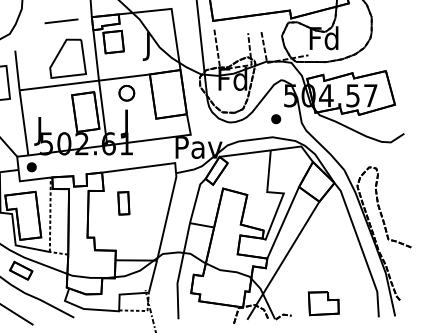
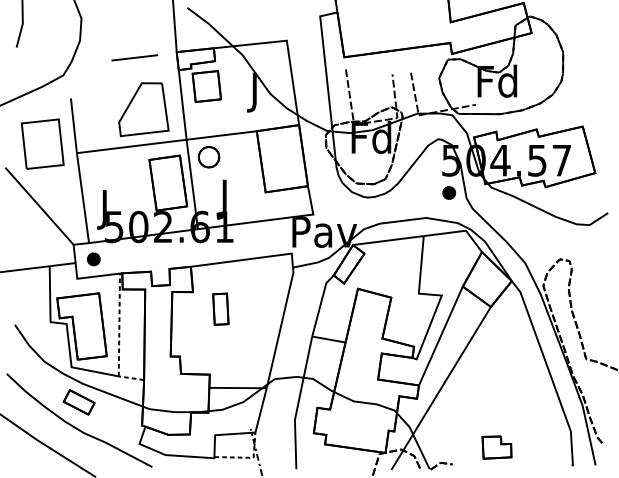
part: (126, 93) -> (208, 157), moved
part: (276, 118) -> (449, 192), moved
part: (323, 303) -> (496, 447), size x0.7

